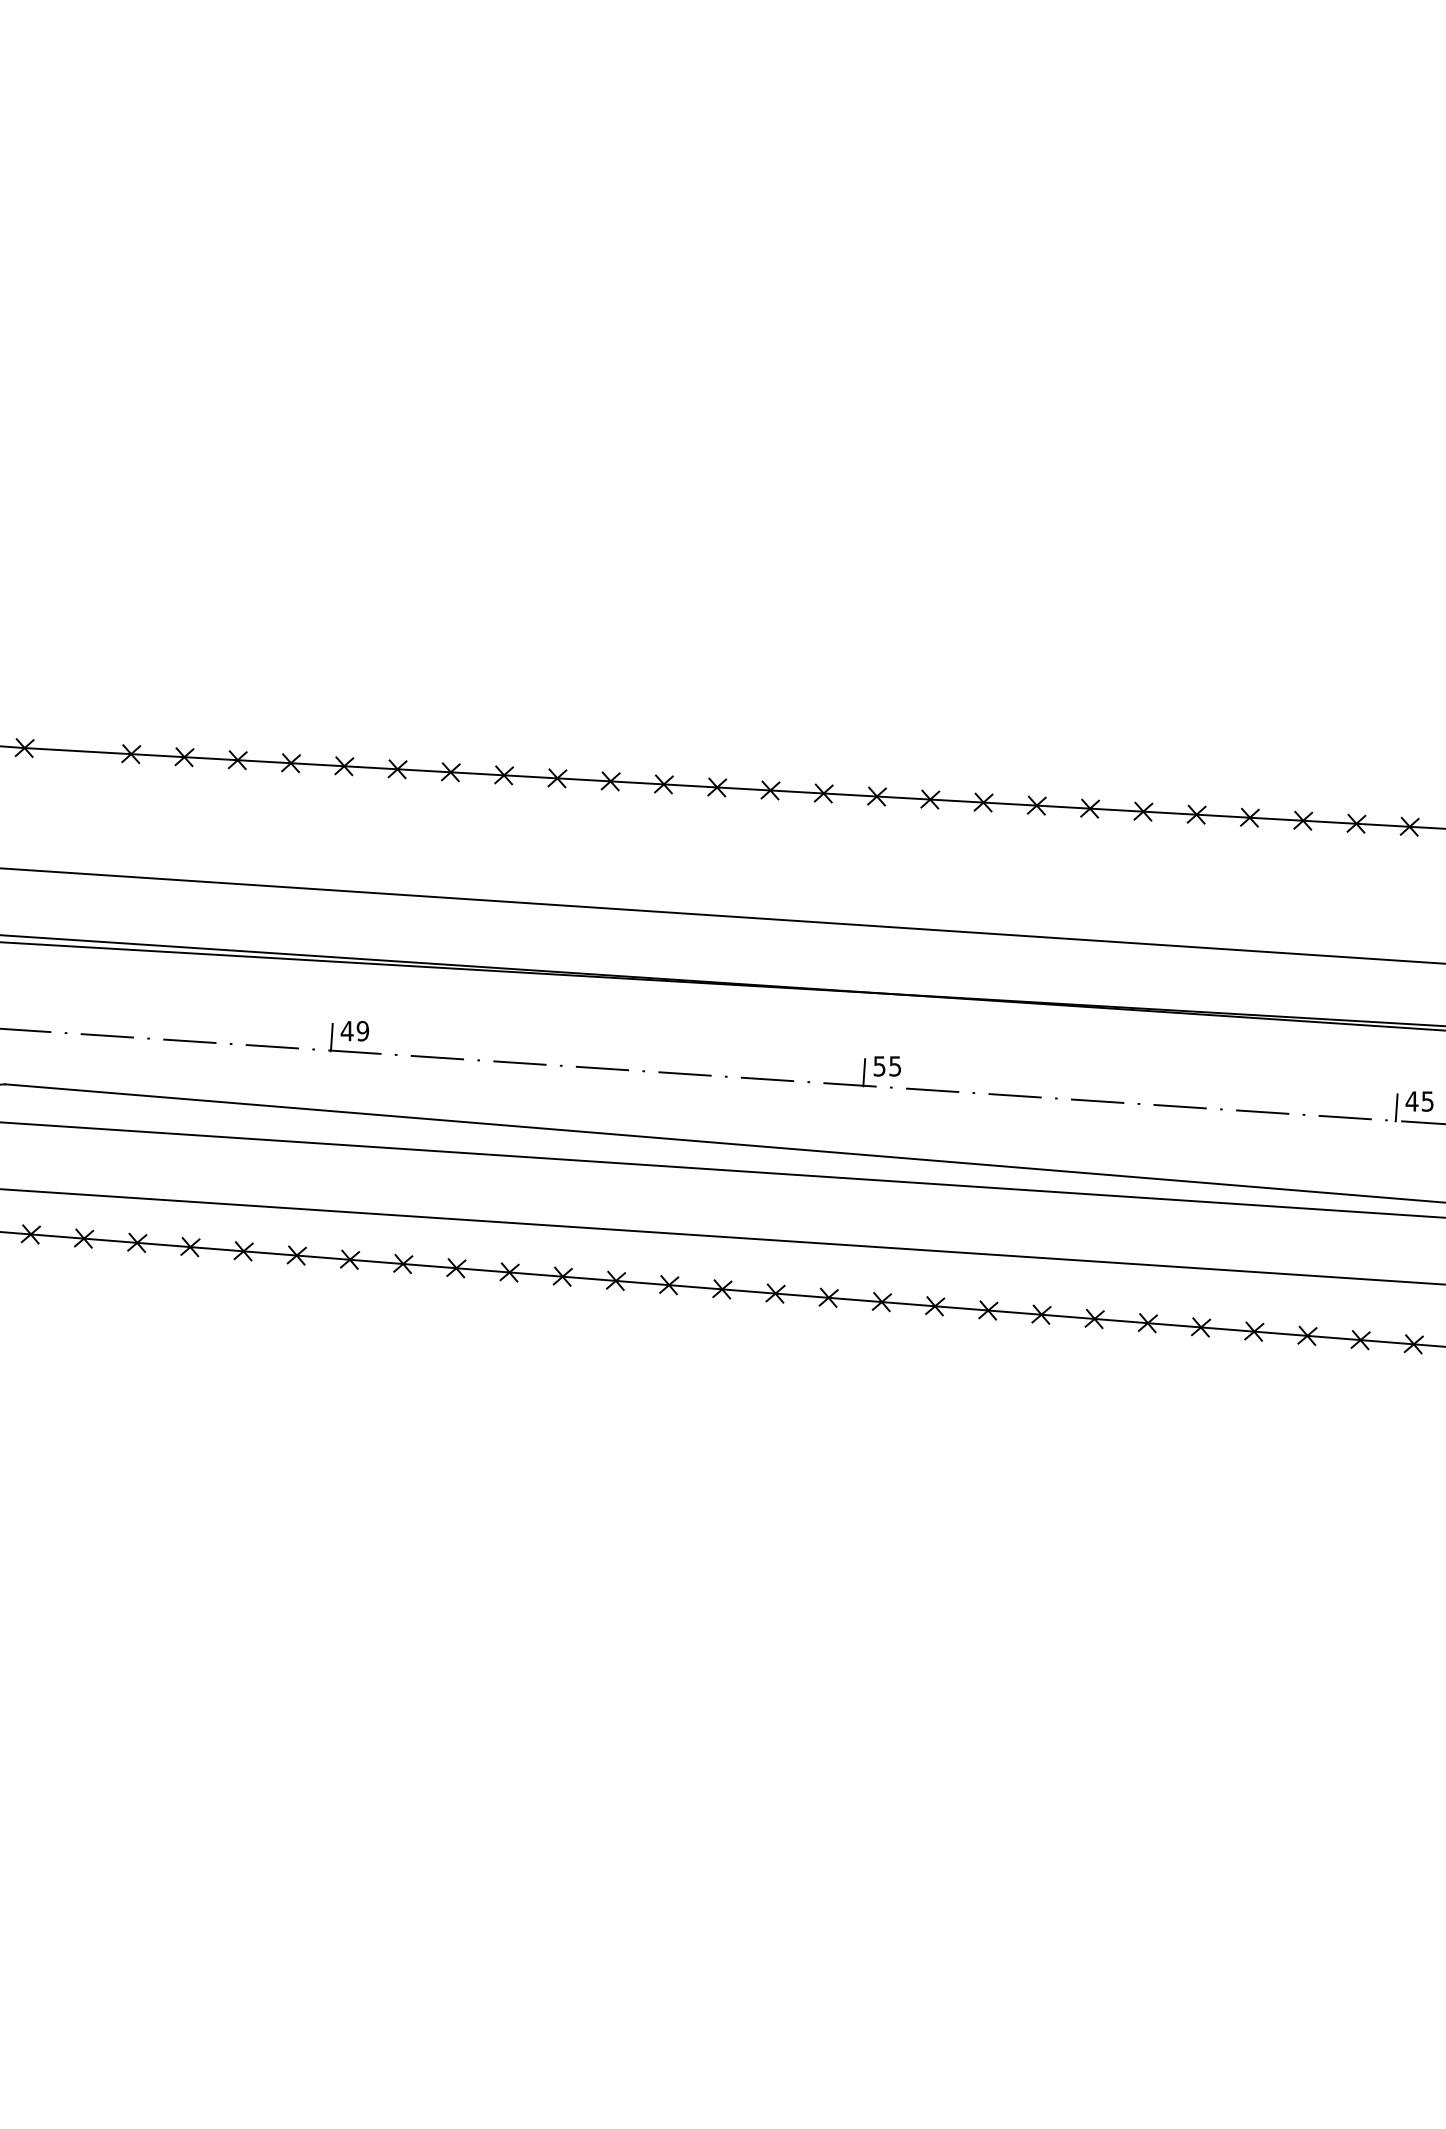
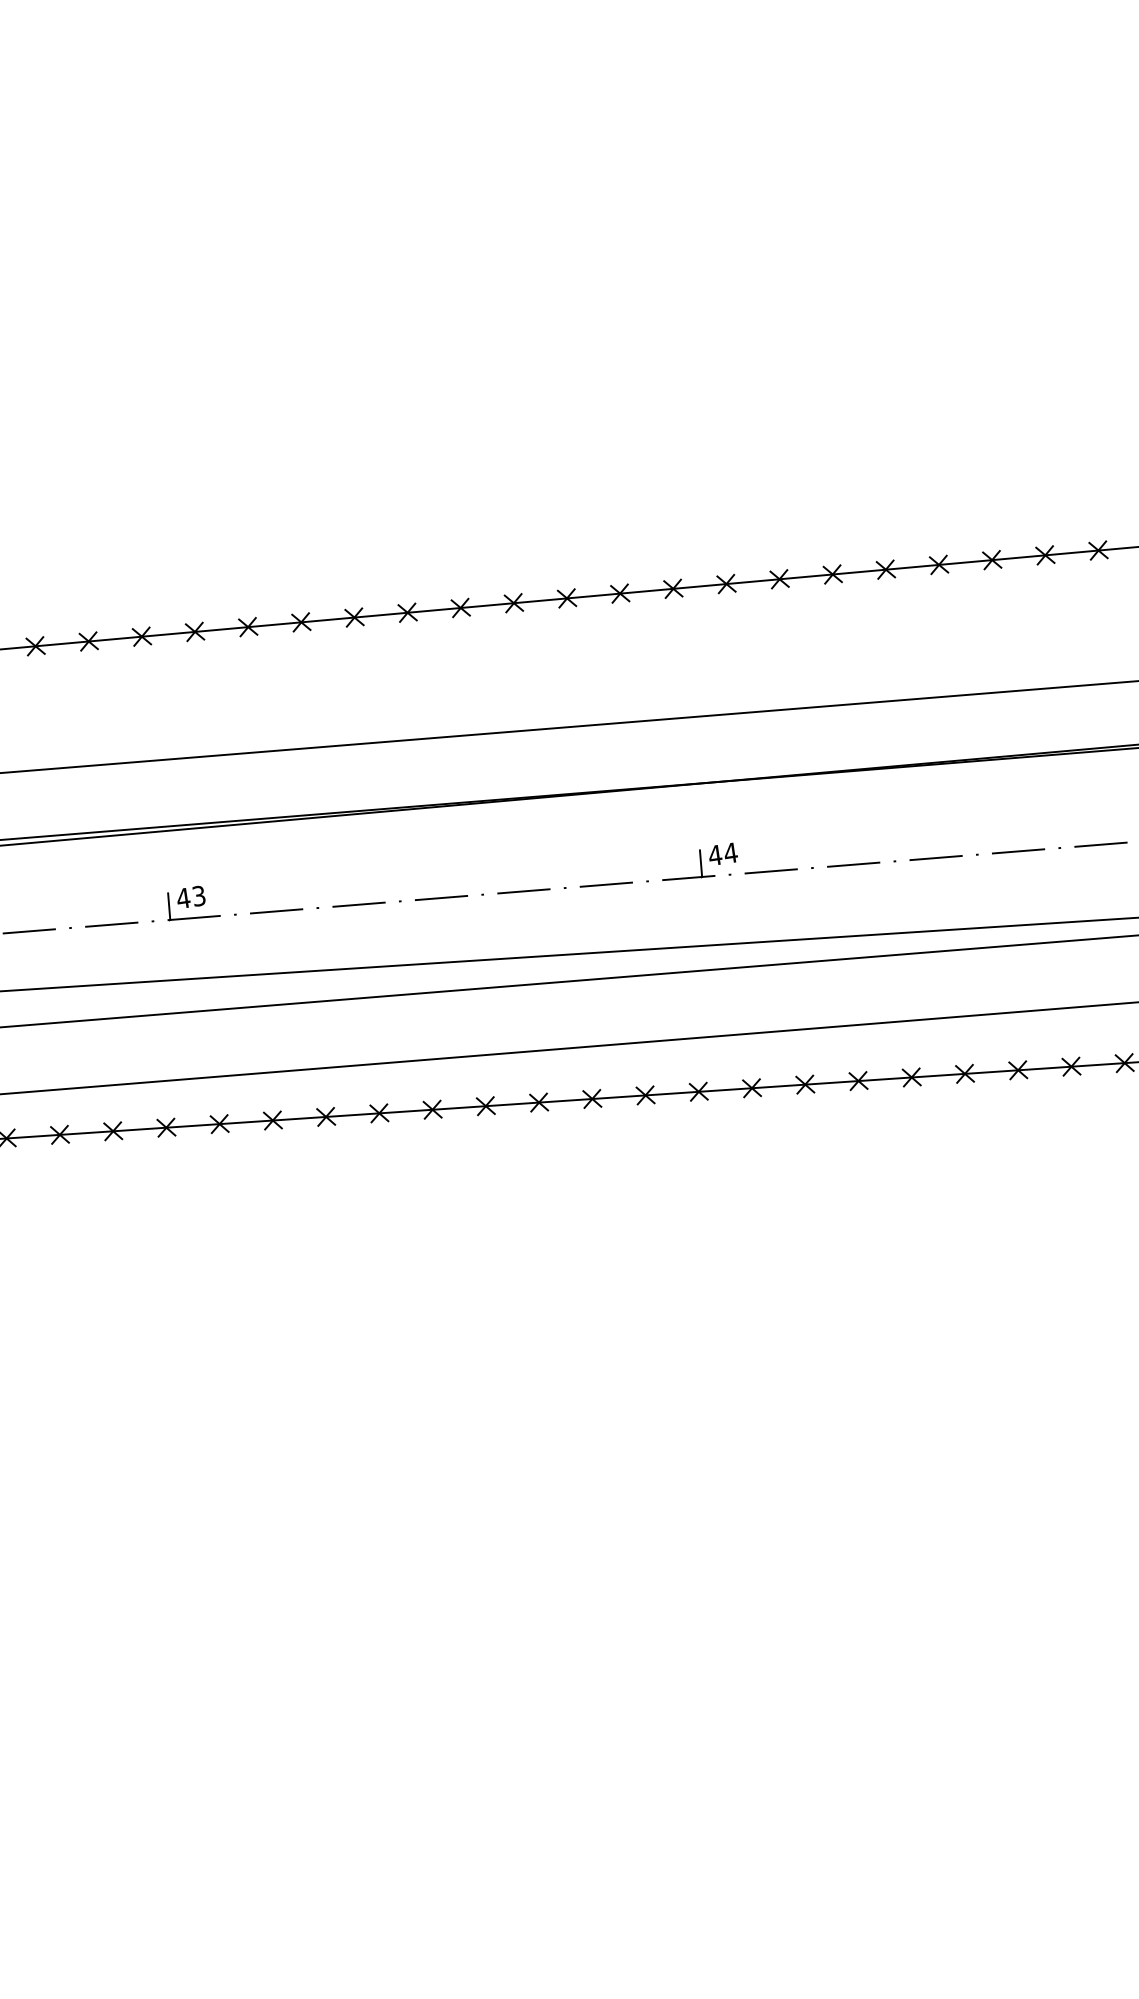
text: (362, 1031) -> (198, 896), 49 -> 43
text: (887, 1066) -> (723, 854), 55 -> 44

